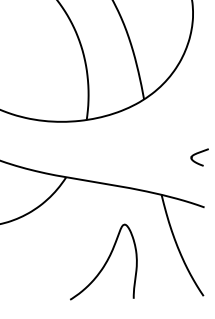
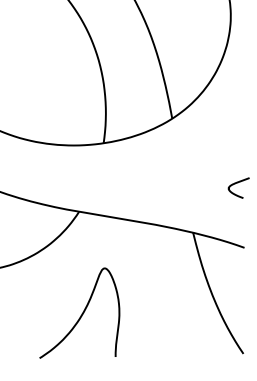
curve: (105, 261) -> (81, 312), moved

